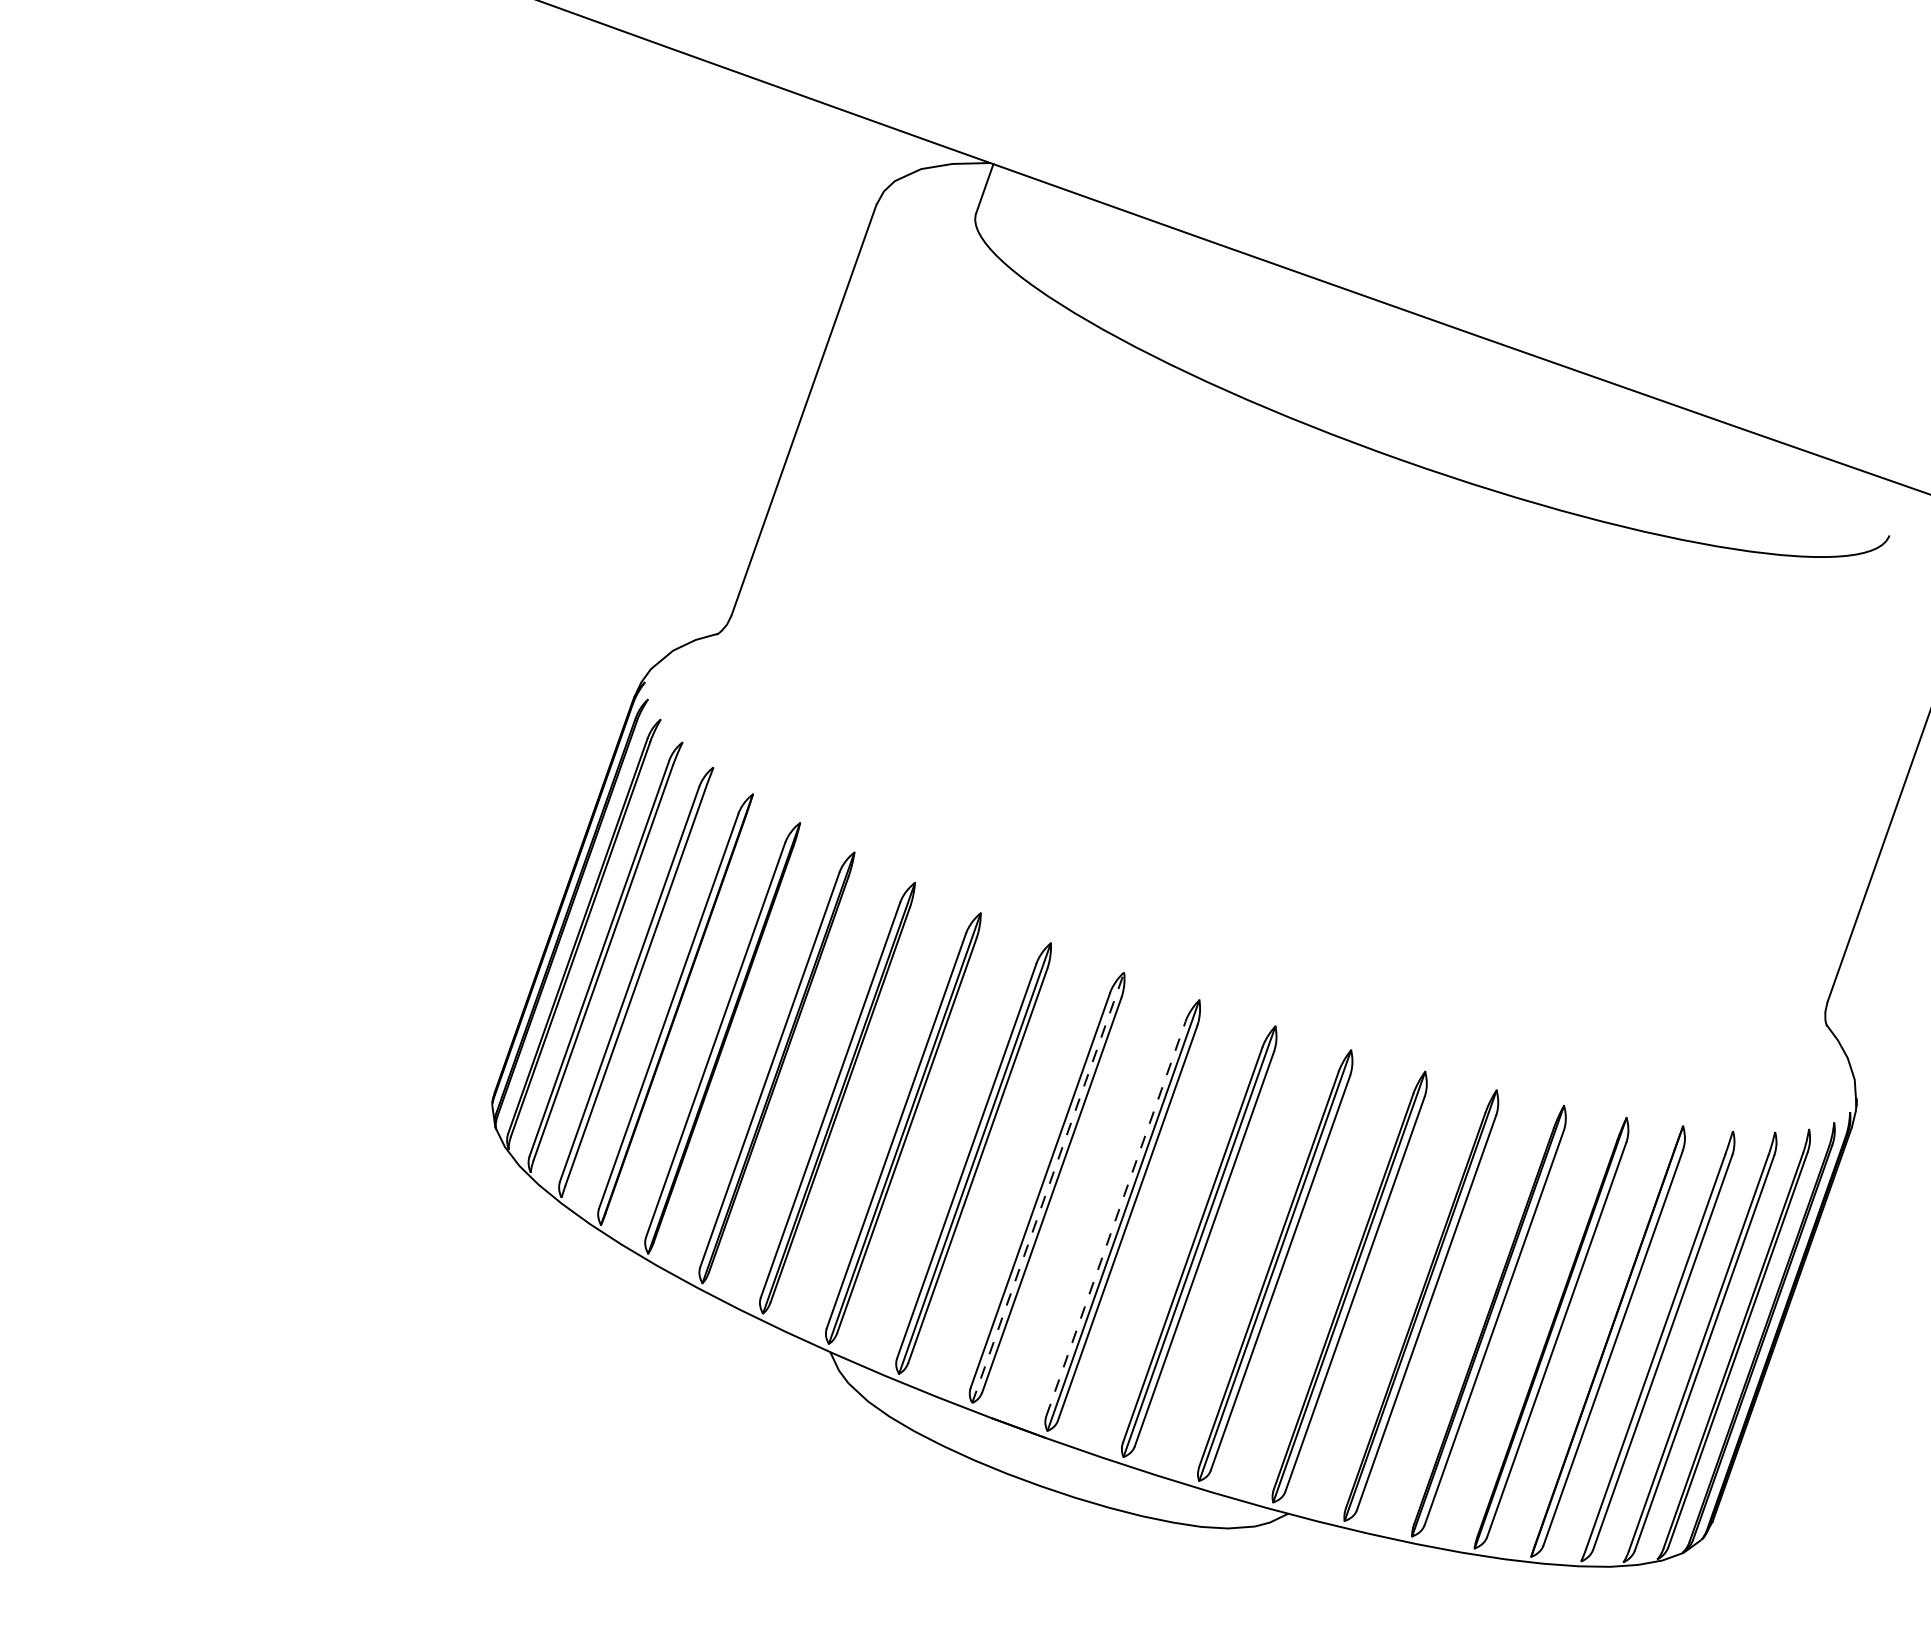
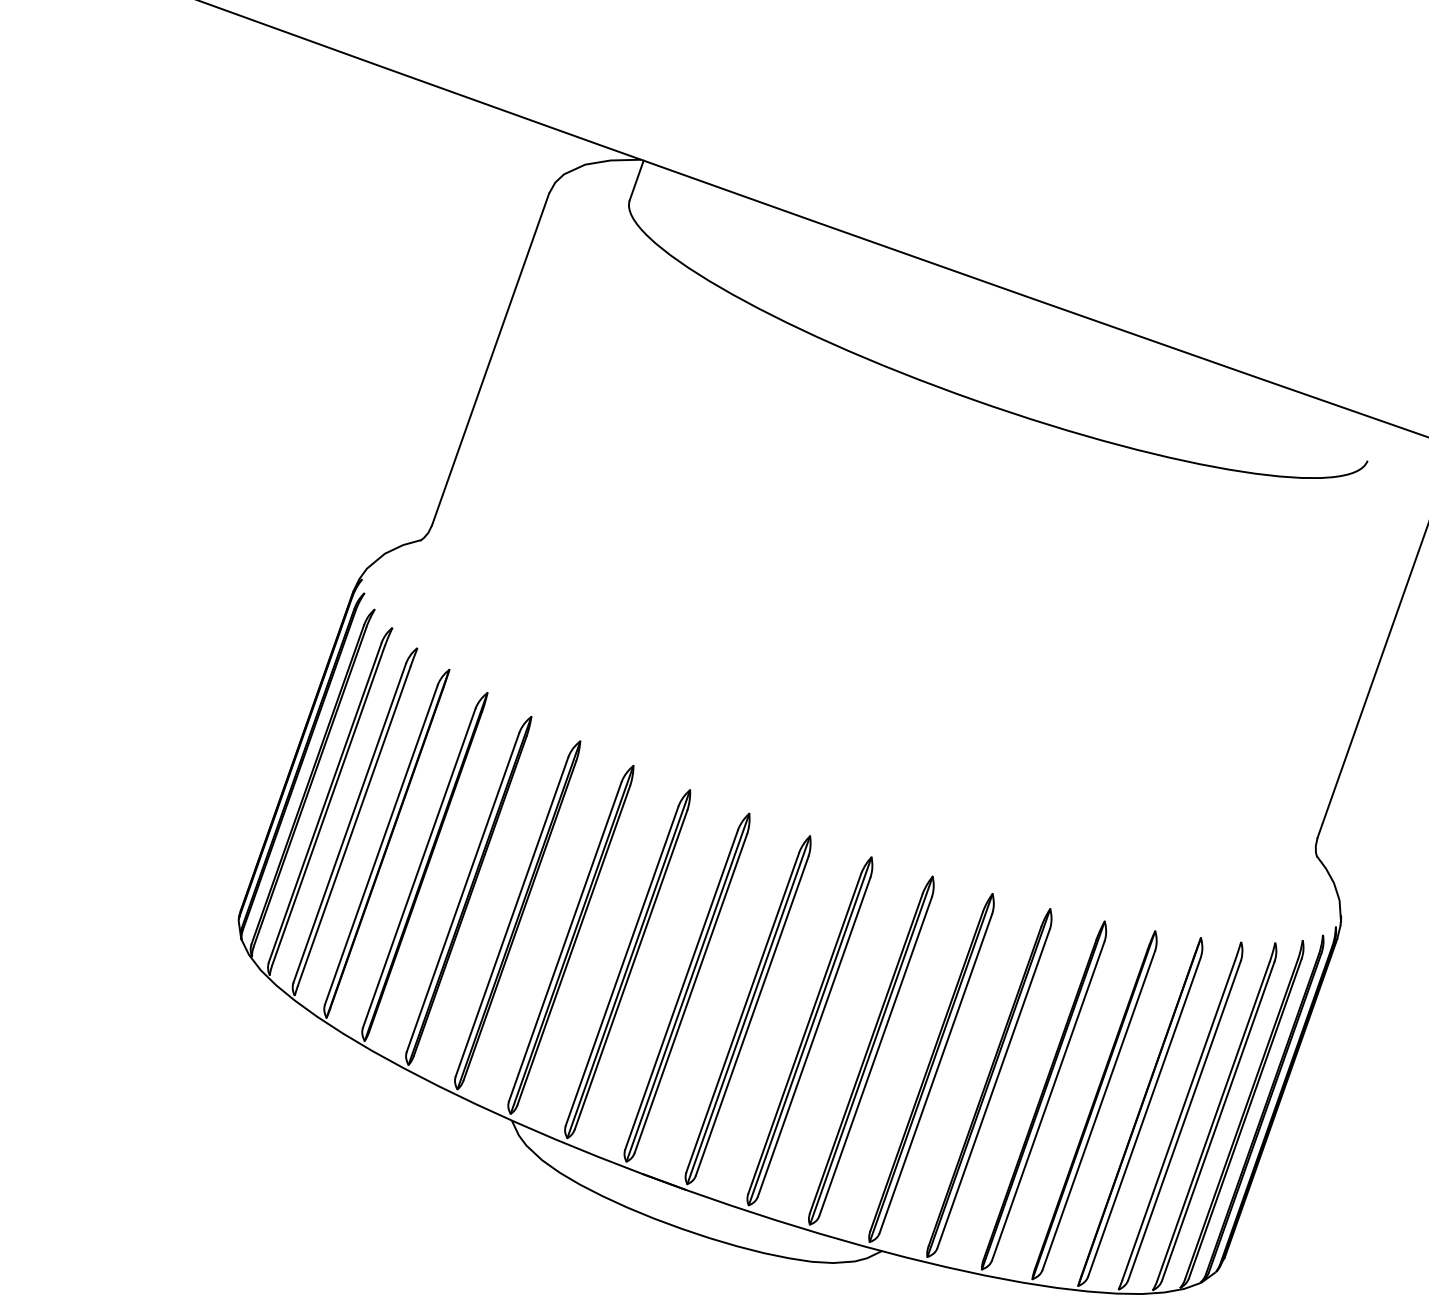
line: (1048, 1187) -> (688, 987), dashed -> solid
line: (1116, 1218) -> (743, 1012), dashed -> solid

